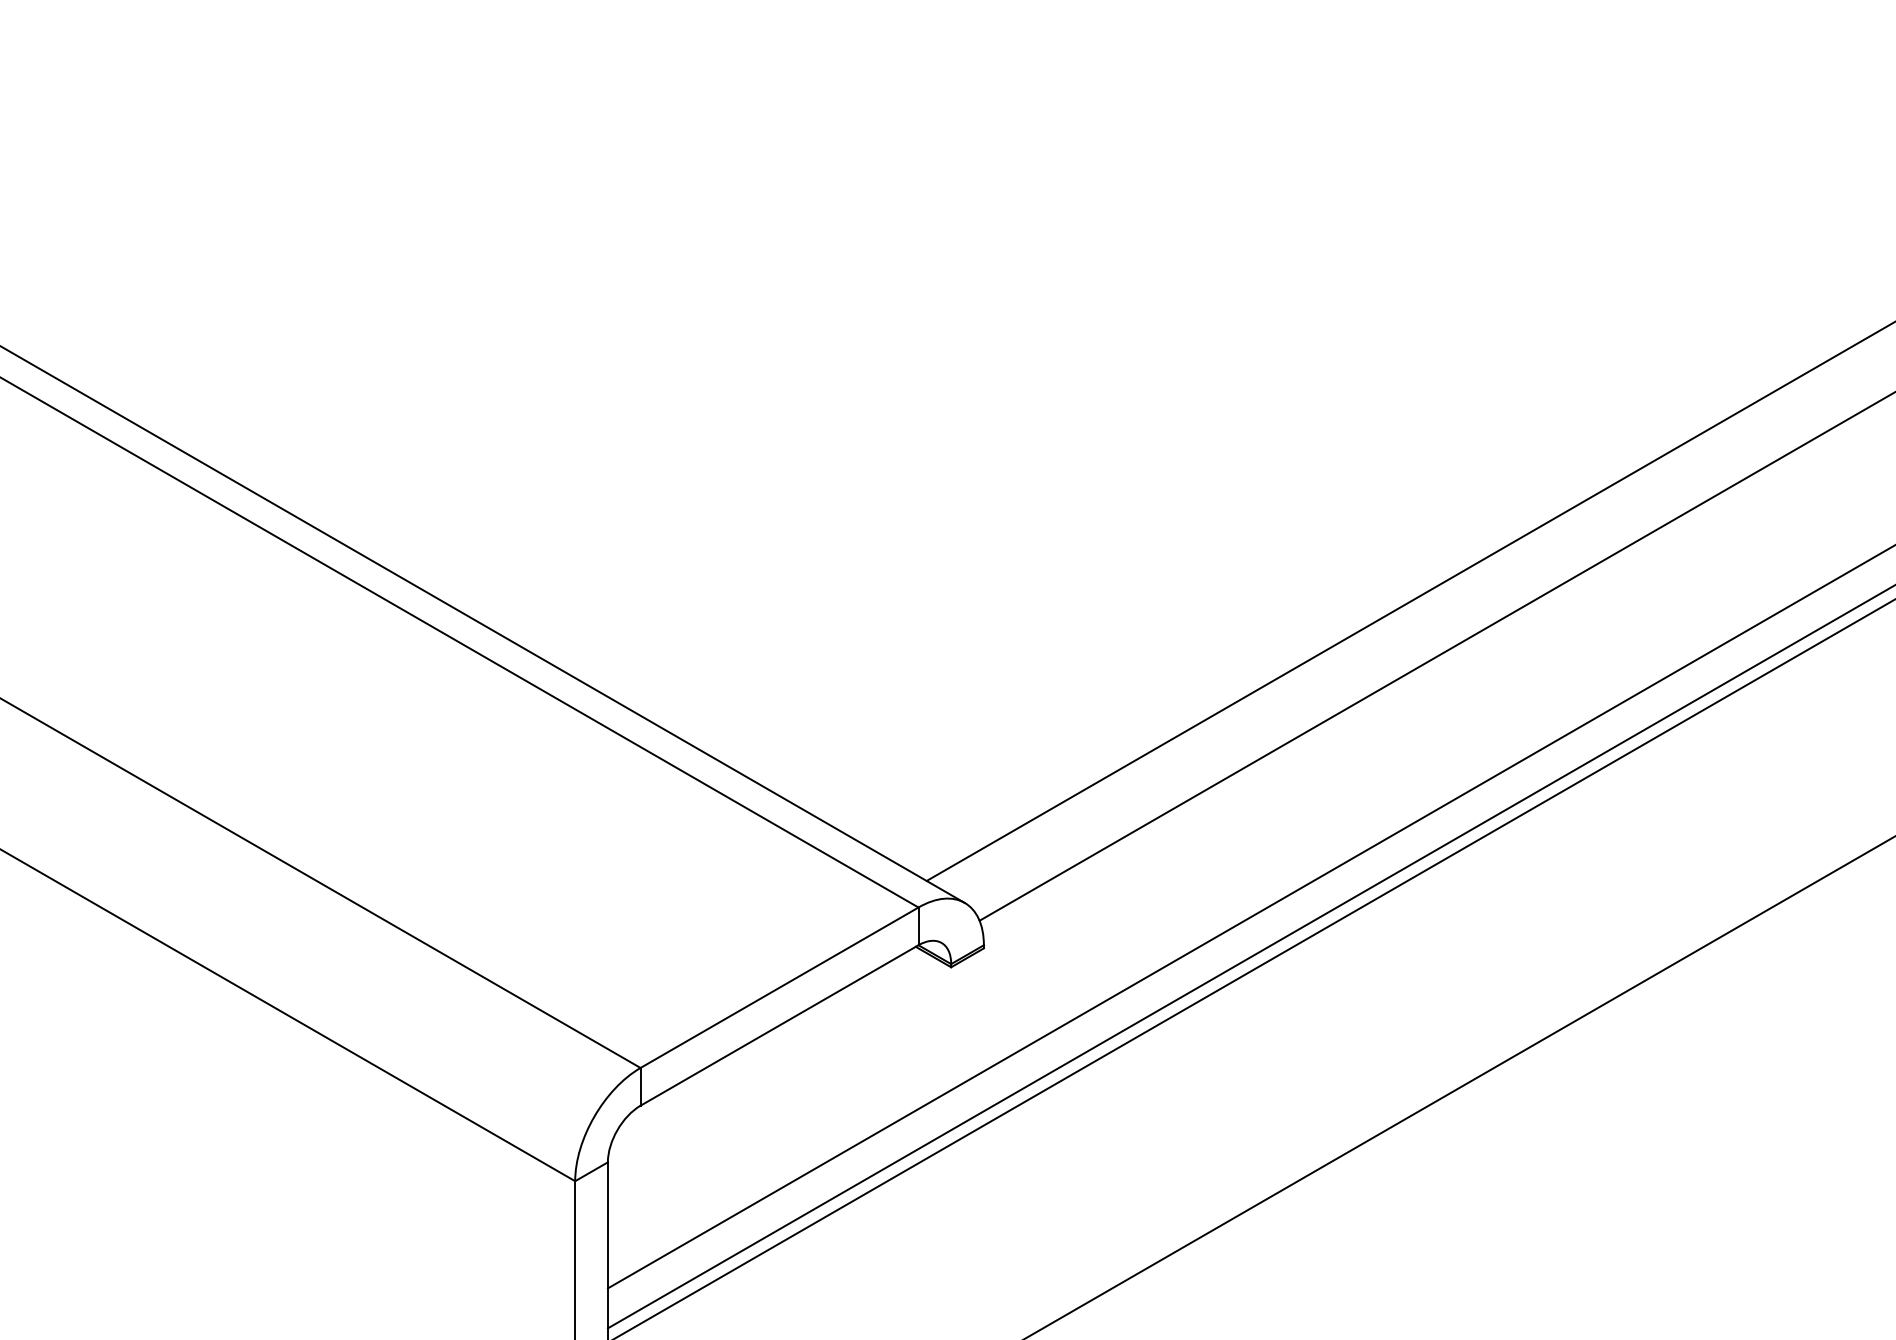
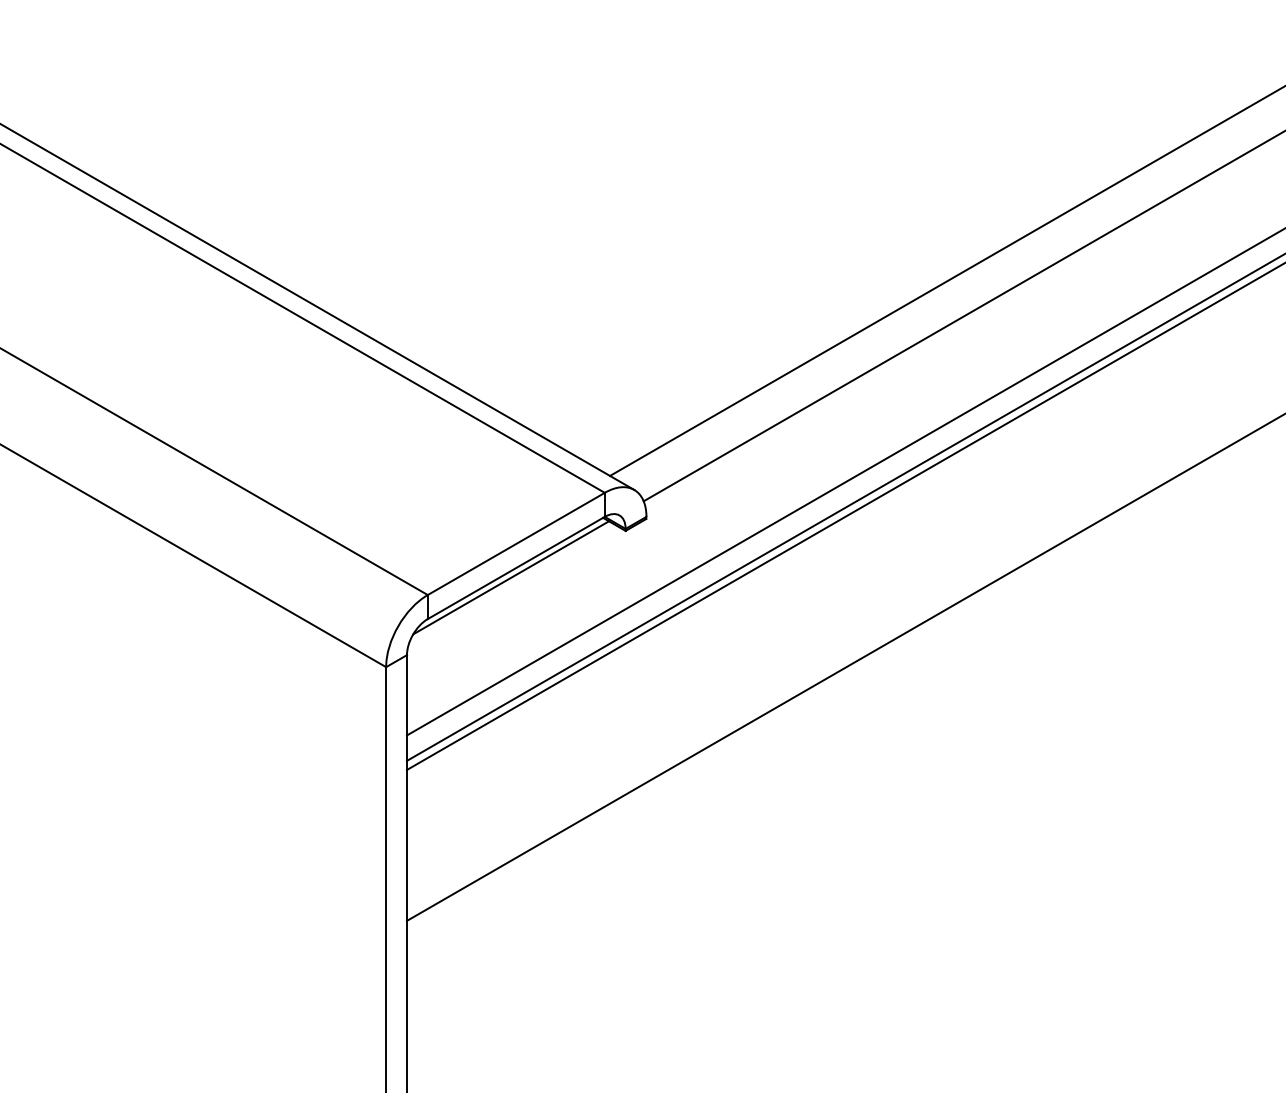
line: (771, 1040) -> (511, 577), added

